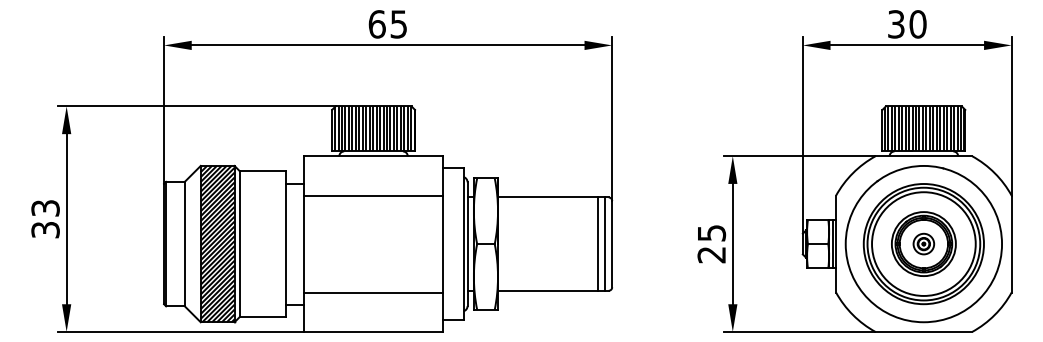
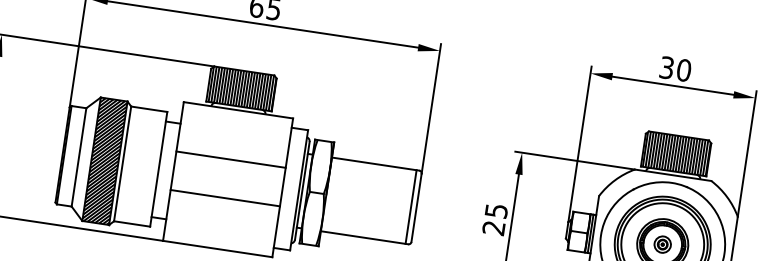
line: (373, 195) -> (231, 159), moved
line: (598, 243) -> (405, 205), removed
line: (373, 292) -> (225, 198), moved

